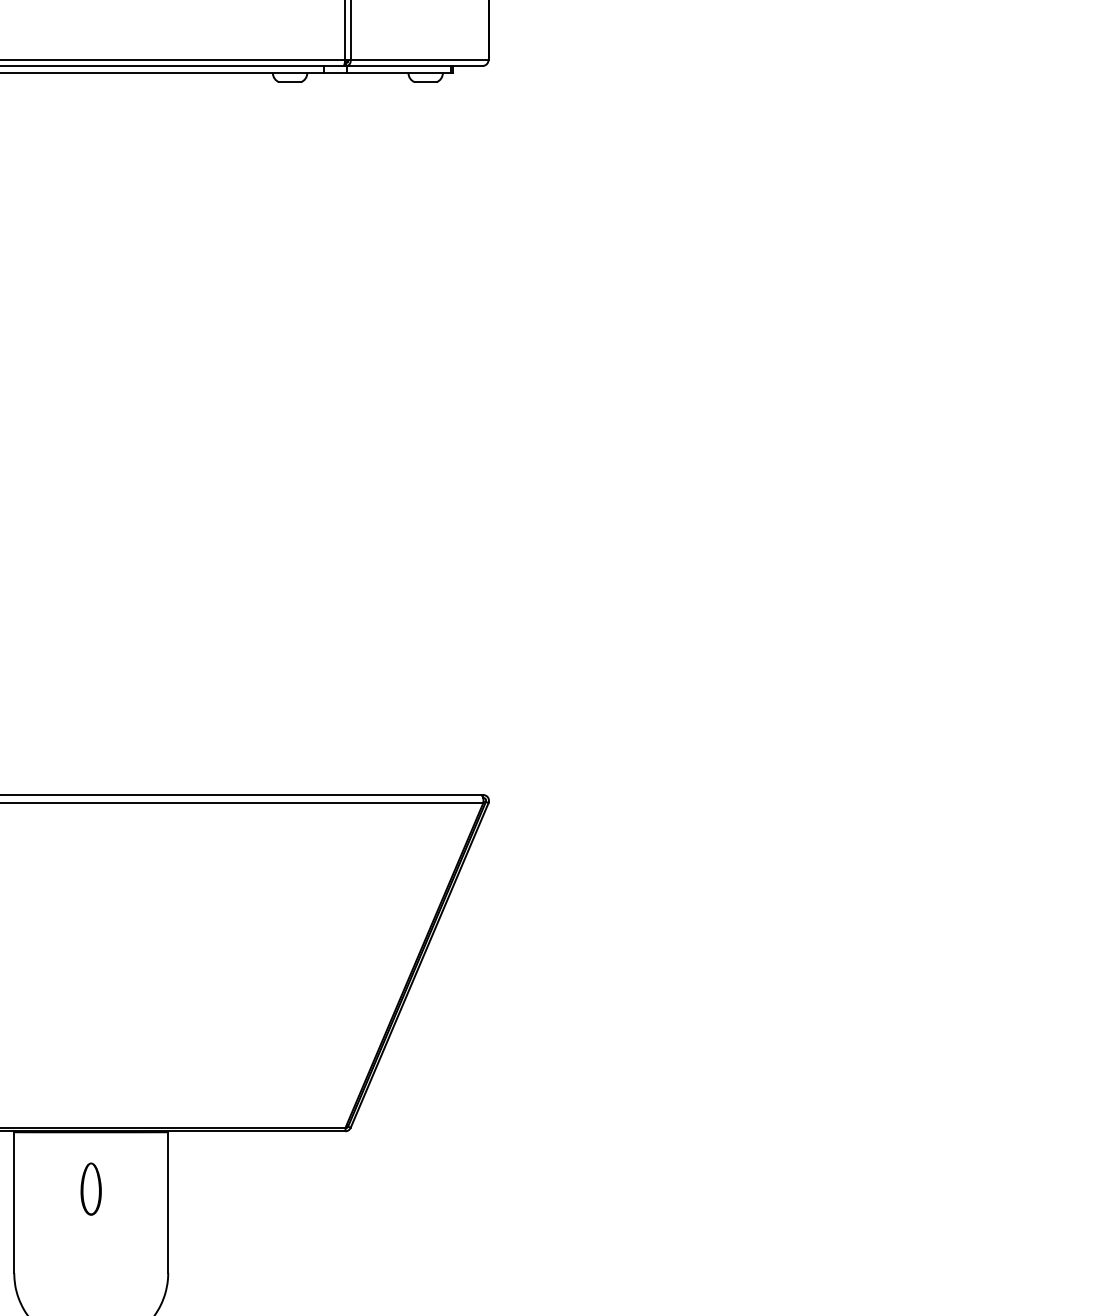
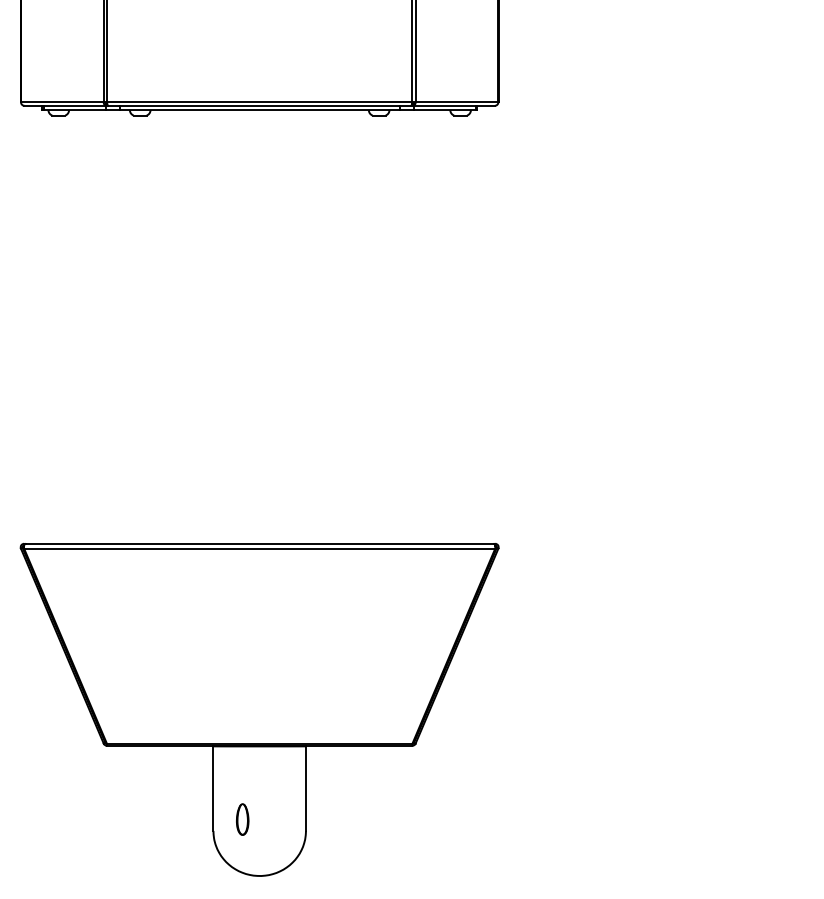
part: (90, 1189) -> (242, 819), moved

